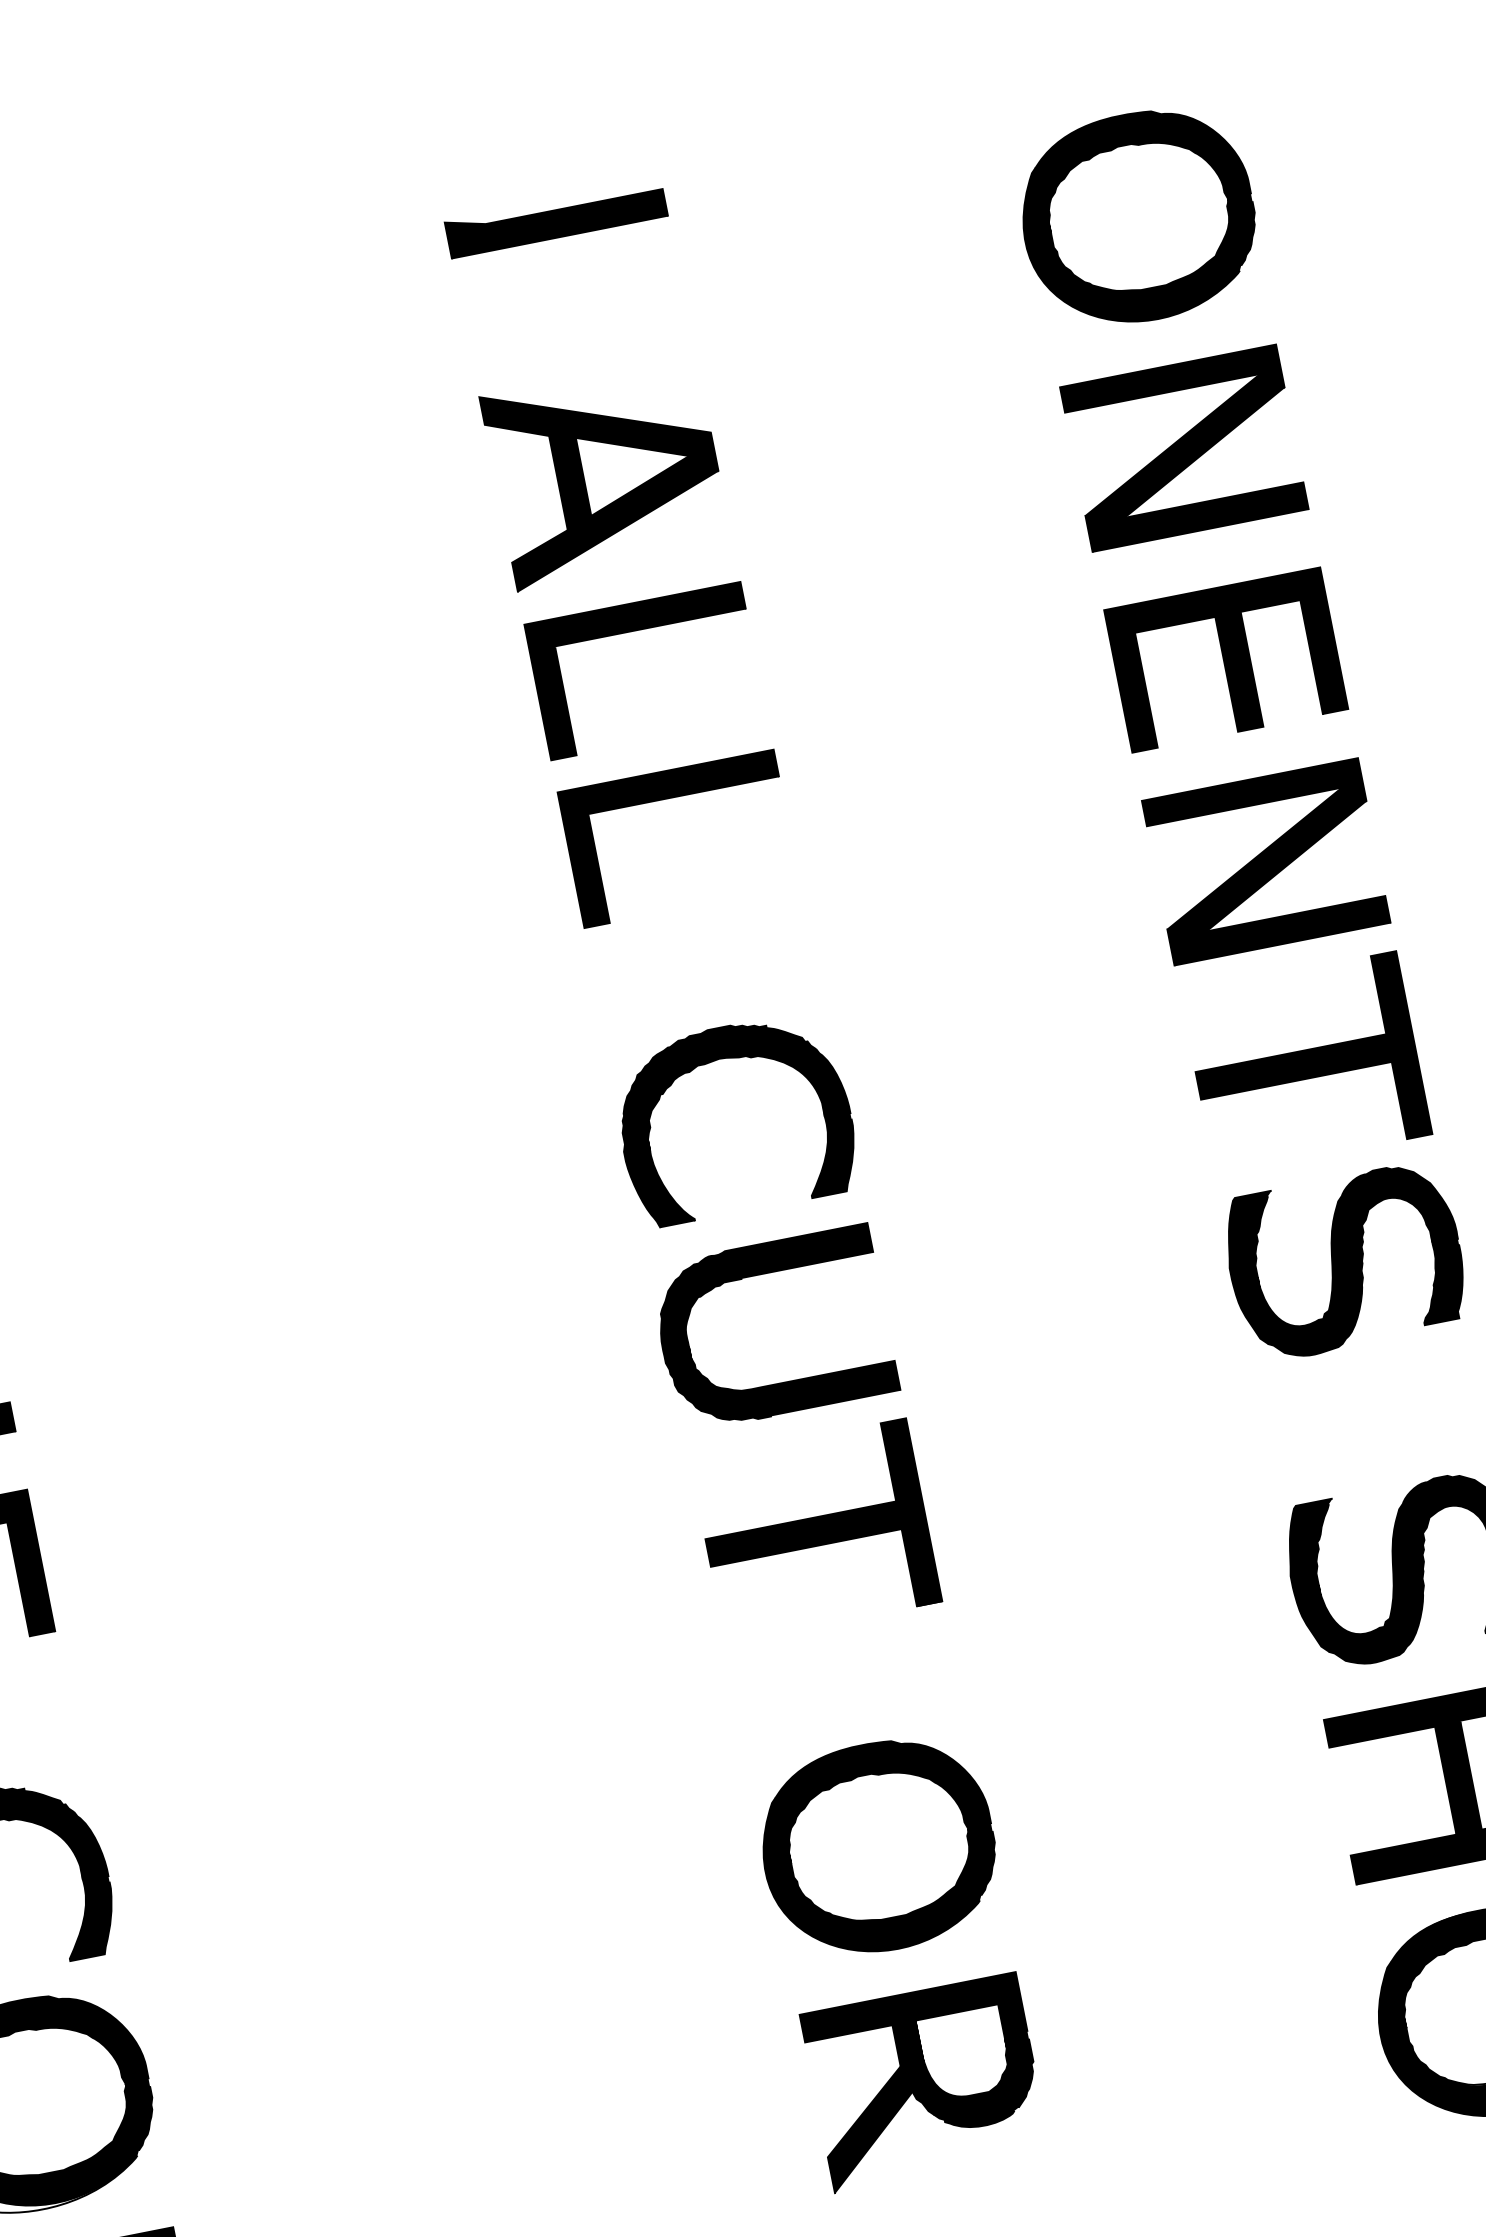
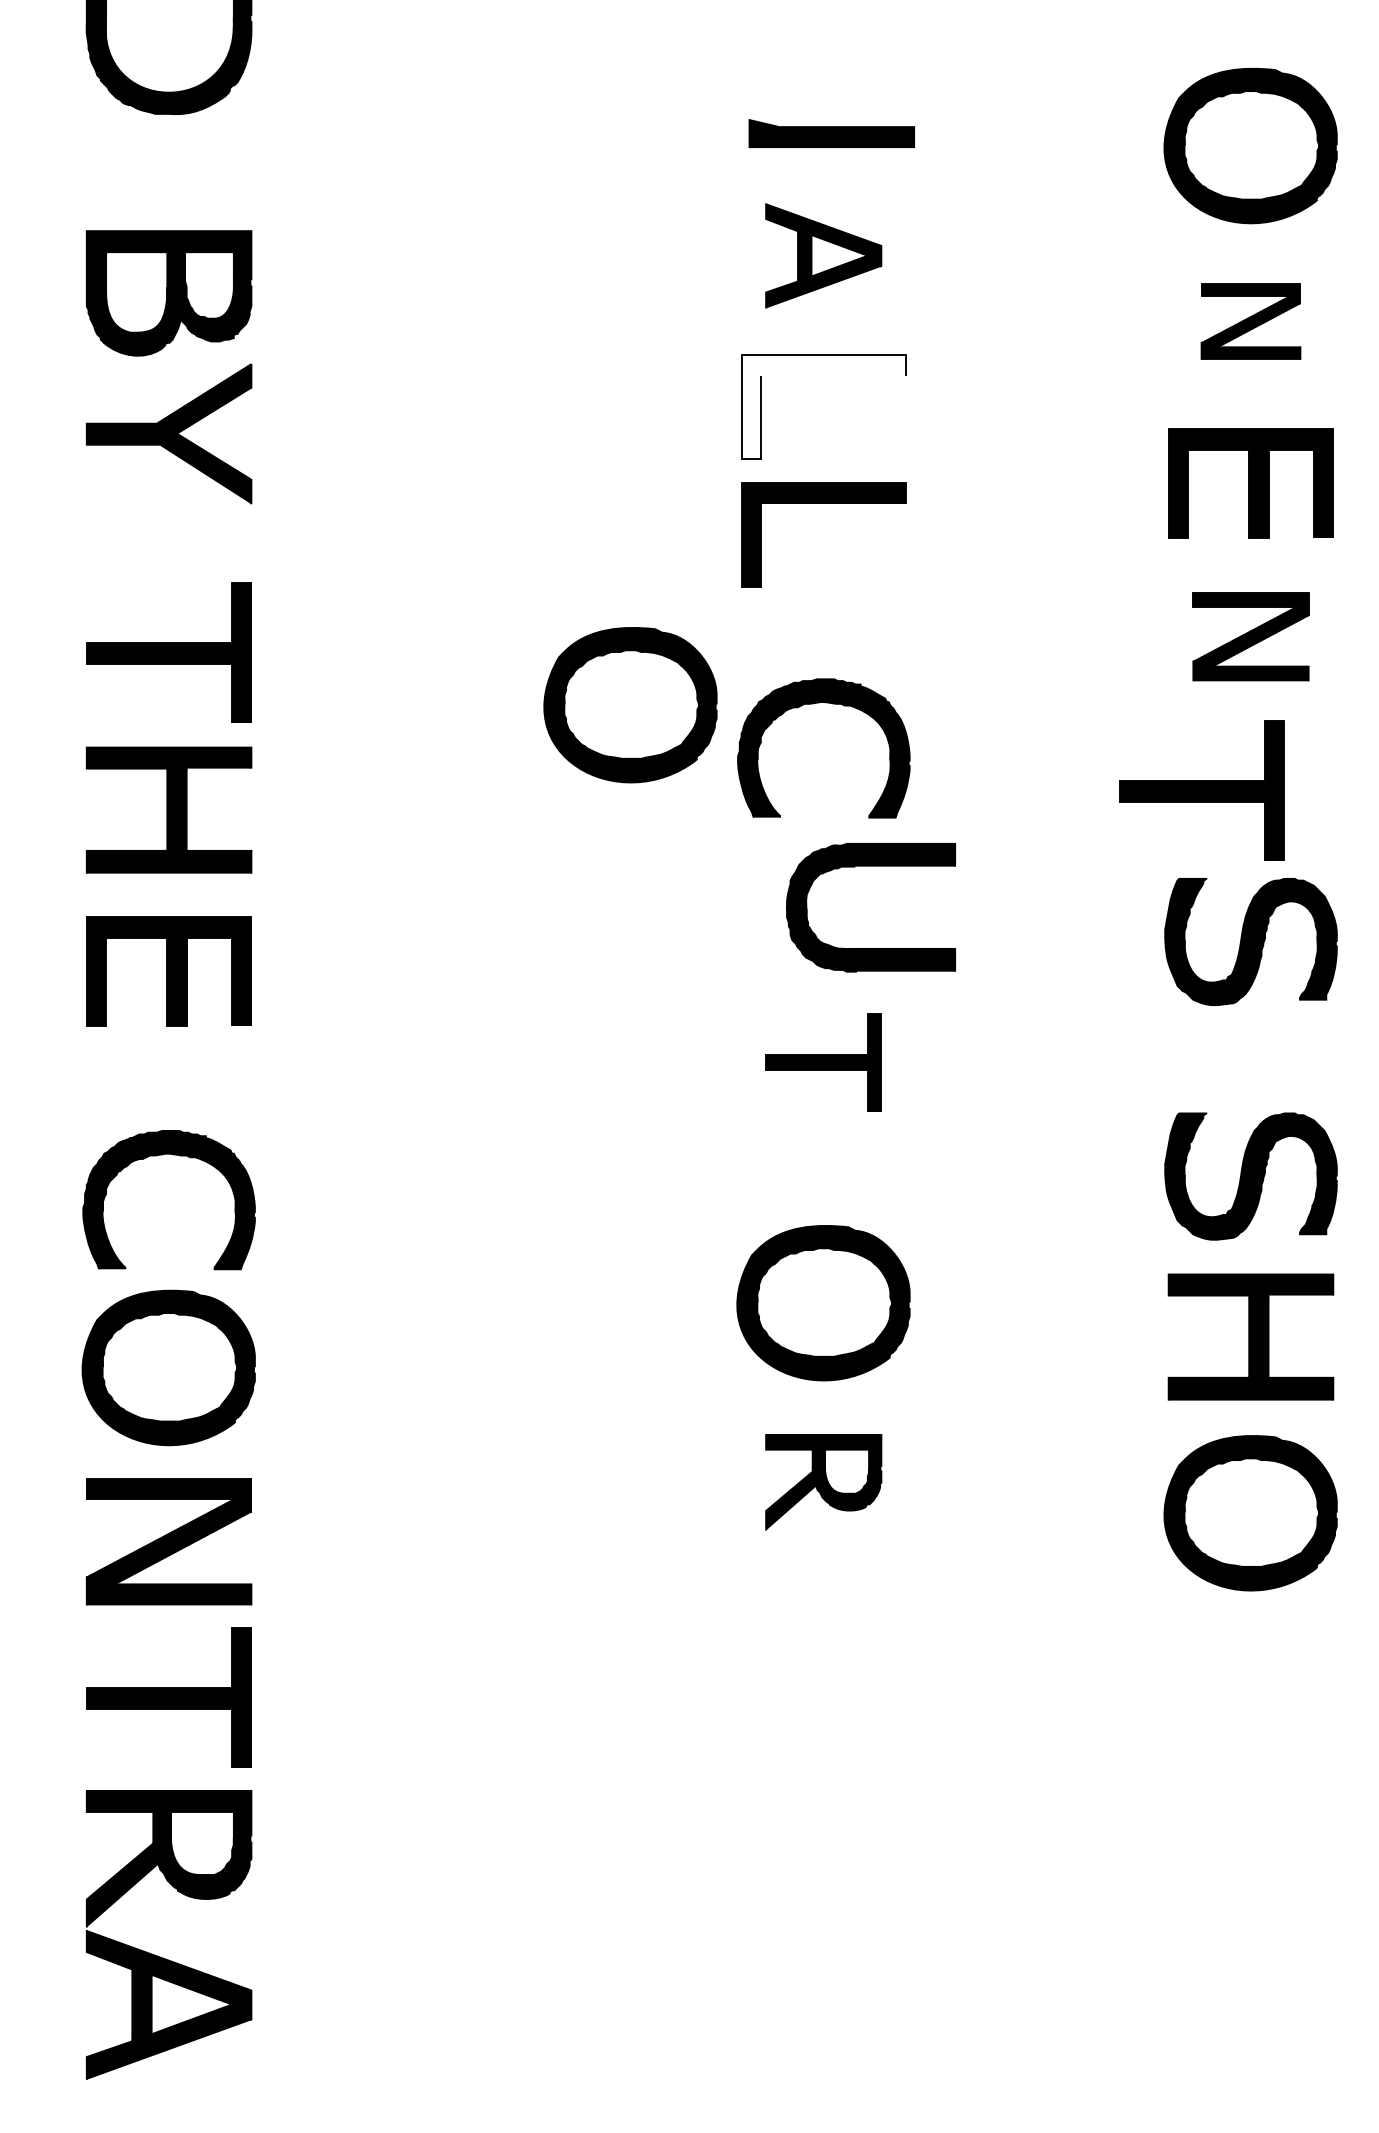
part: (555, 218) -> (831, 133), moved
part: (1183, 447) -> (1250, 321), size x0.6
part: (606, 472) -> (823, 255), size x0.7
fill: (645, 670) -> (823, 406), removed
part: (1265, 861) -> (1250, 636), size x0.7
part: (1305, 1063) -> (1201, 790), moved
part: (469, 1113) -> (630, 705), added
part: (762, 1274) -> (870, 866), moved
part: (815, 1531) -> (823, 1062), size x0.7
part: (924, 2082) -> (823, 1482), size x0.7

